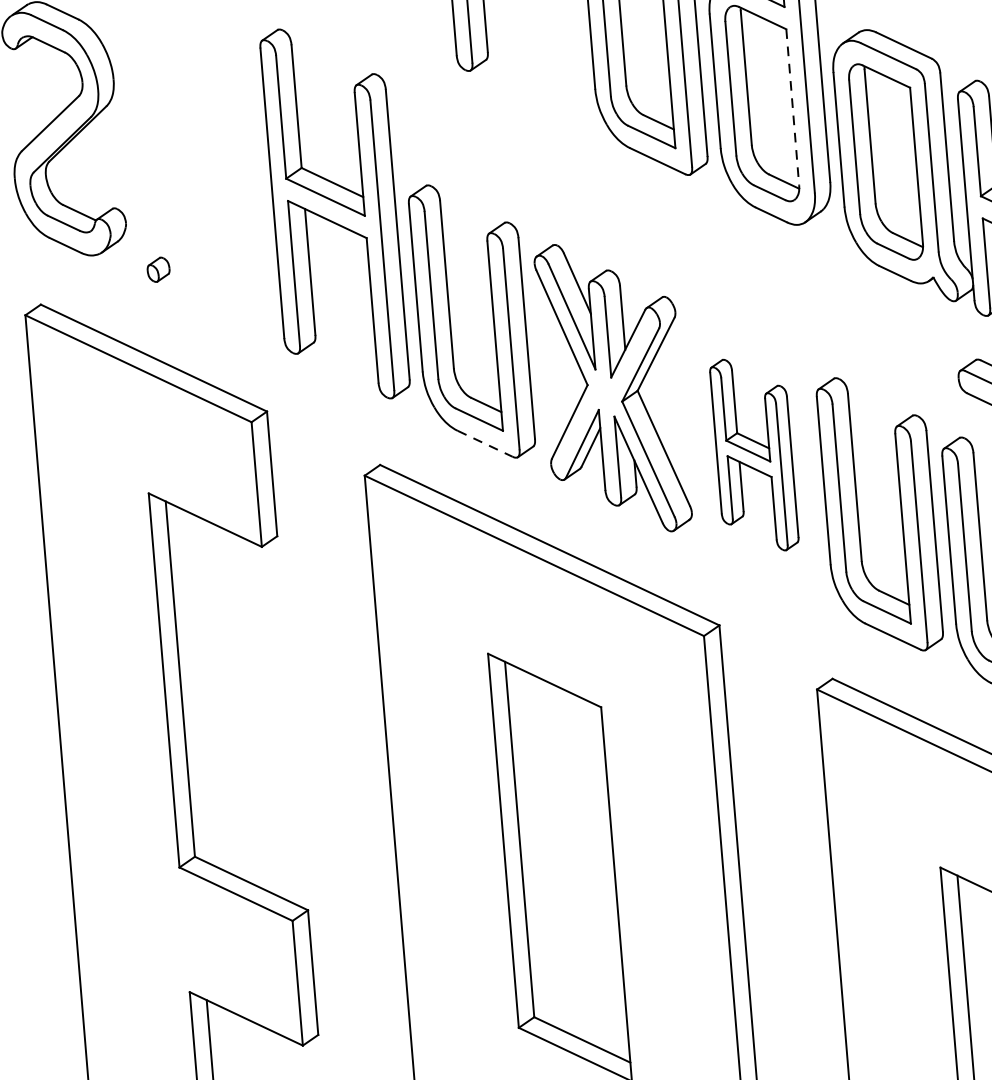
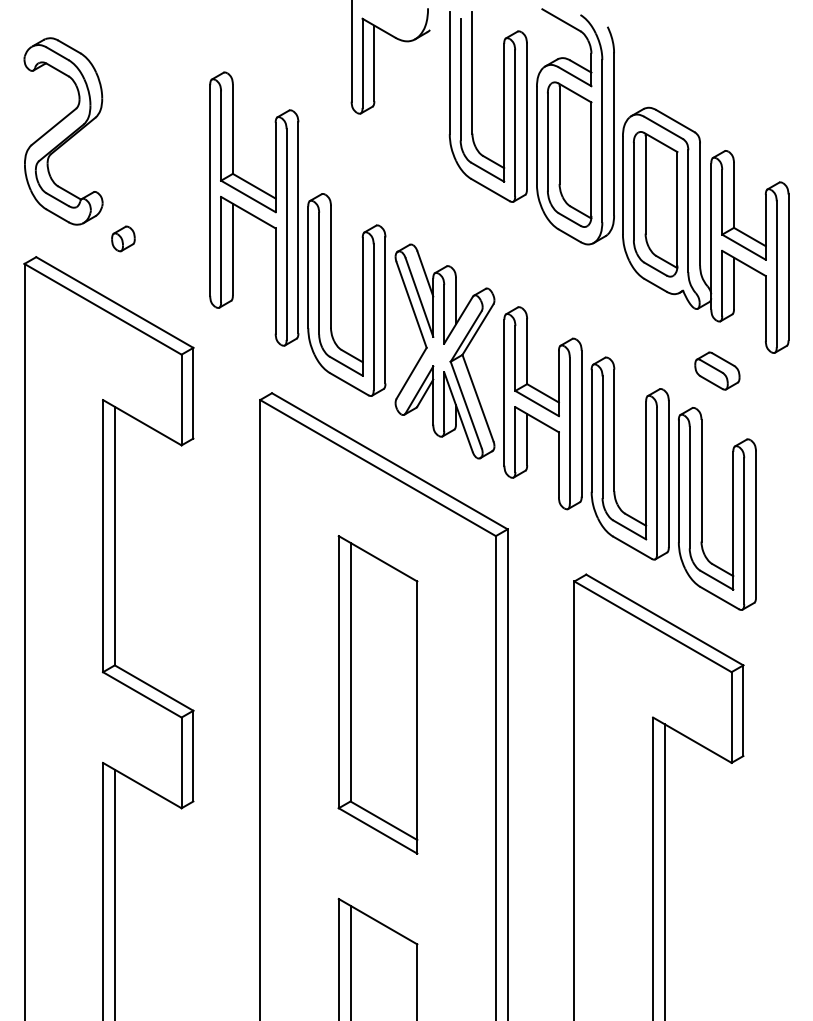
line: (792, 107) -> (591, 159), dashed -> solid
part: (158, 269) -> (123, 238), size x1.43
line: (485, 444) -> (349, 384), dashed -> solid
part: (753, 455) -> (542, 408), size x1.43

